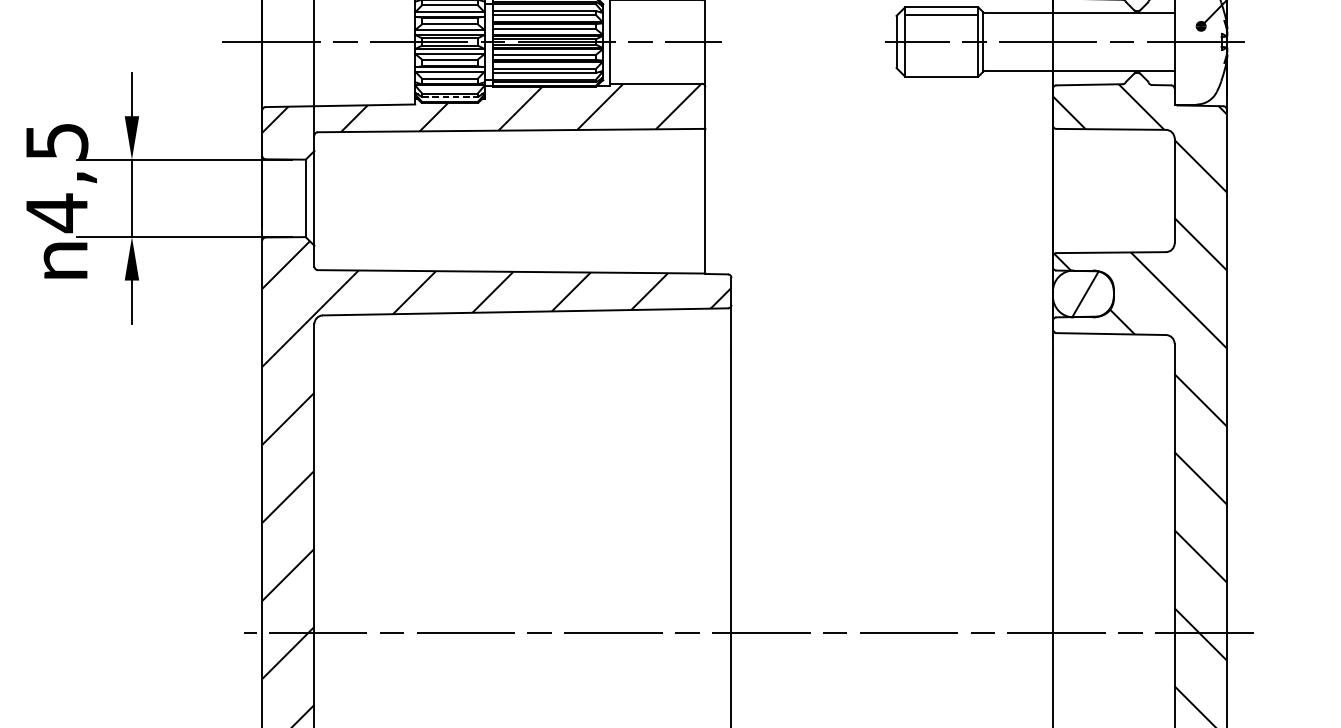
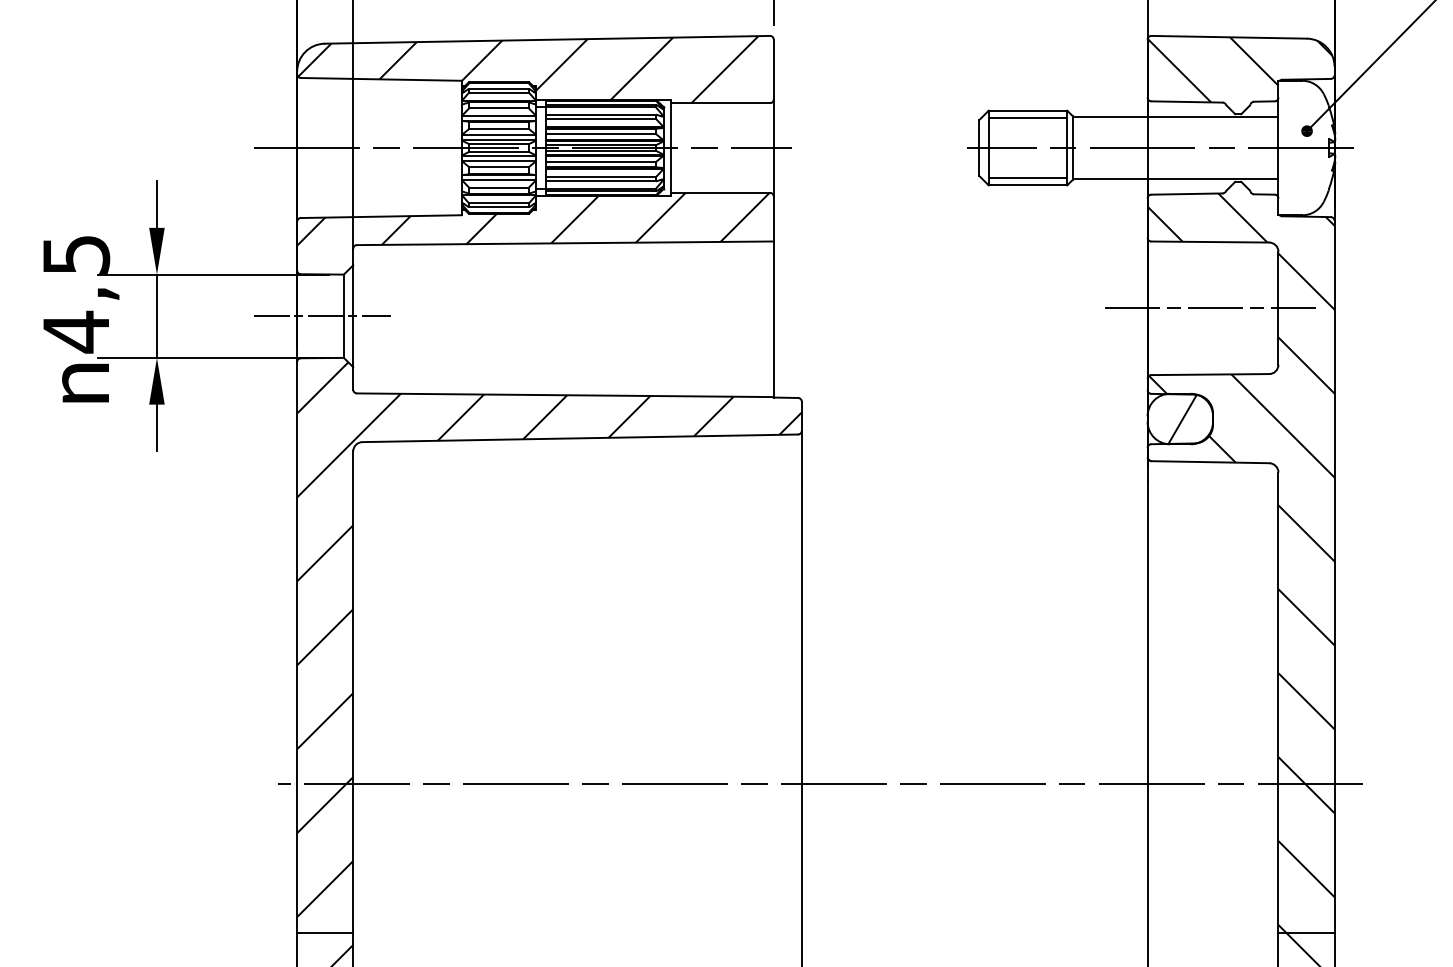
line: (941, 69) -> (1027, 177), added
line: (450, 97) -> (499, 207), dashed -> solid
line: (1110, 191) -> (1209, 308), added
line: (285, 198) -> (322, 316), added

